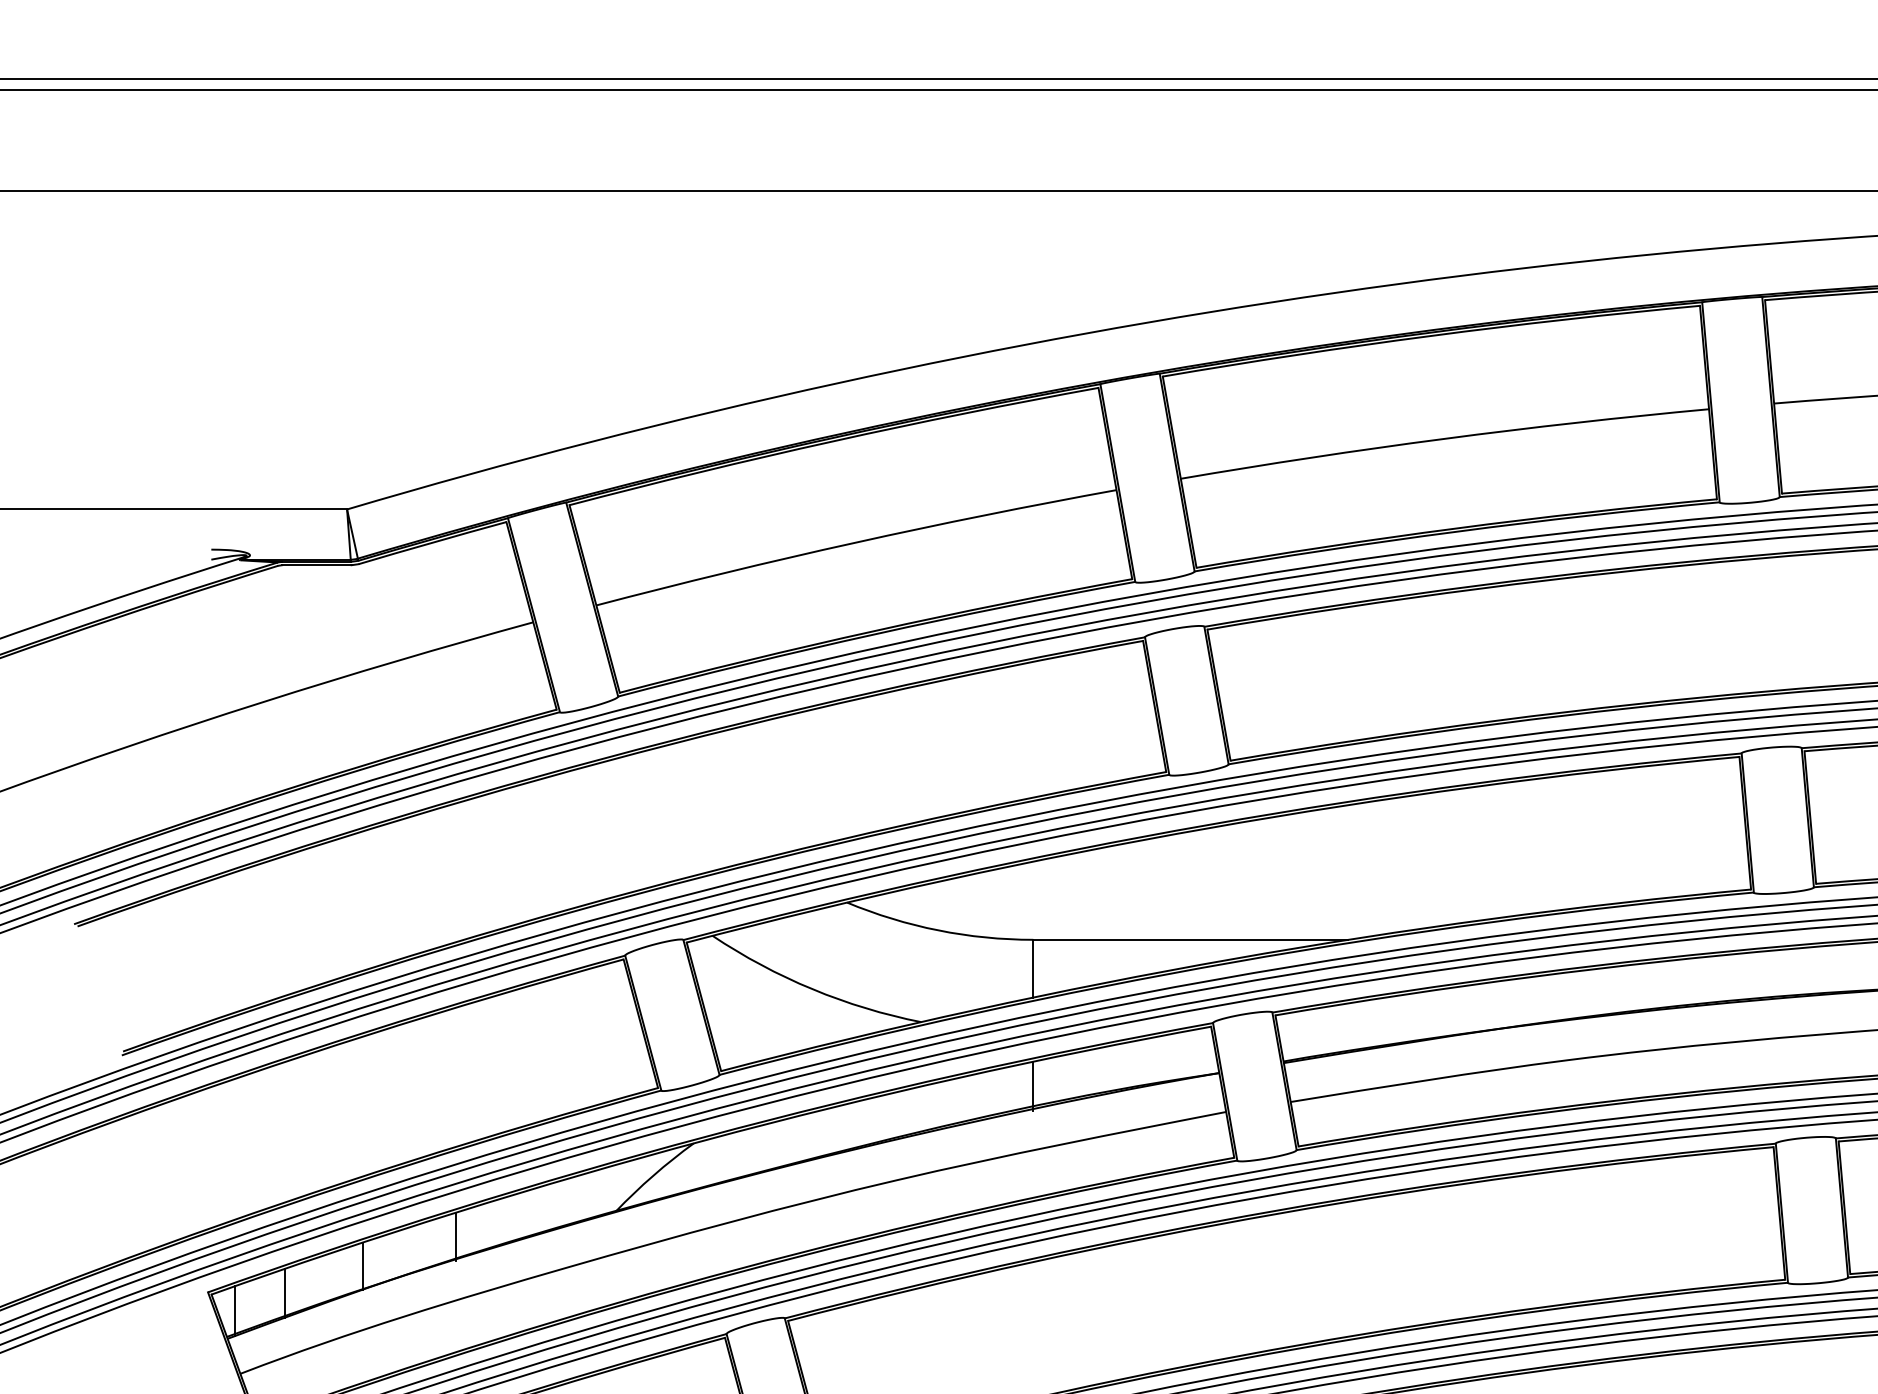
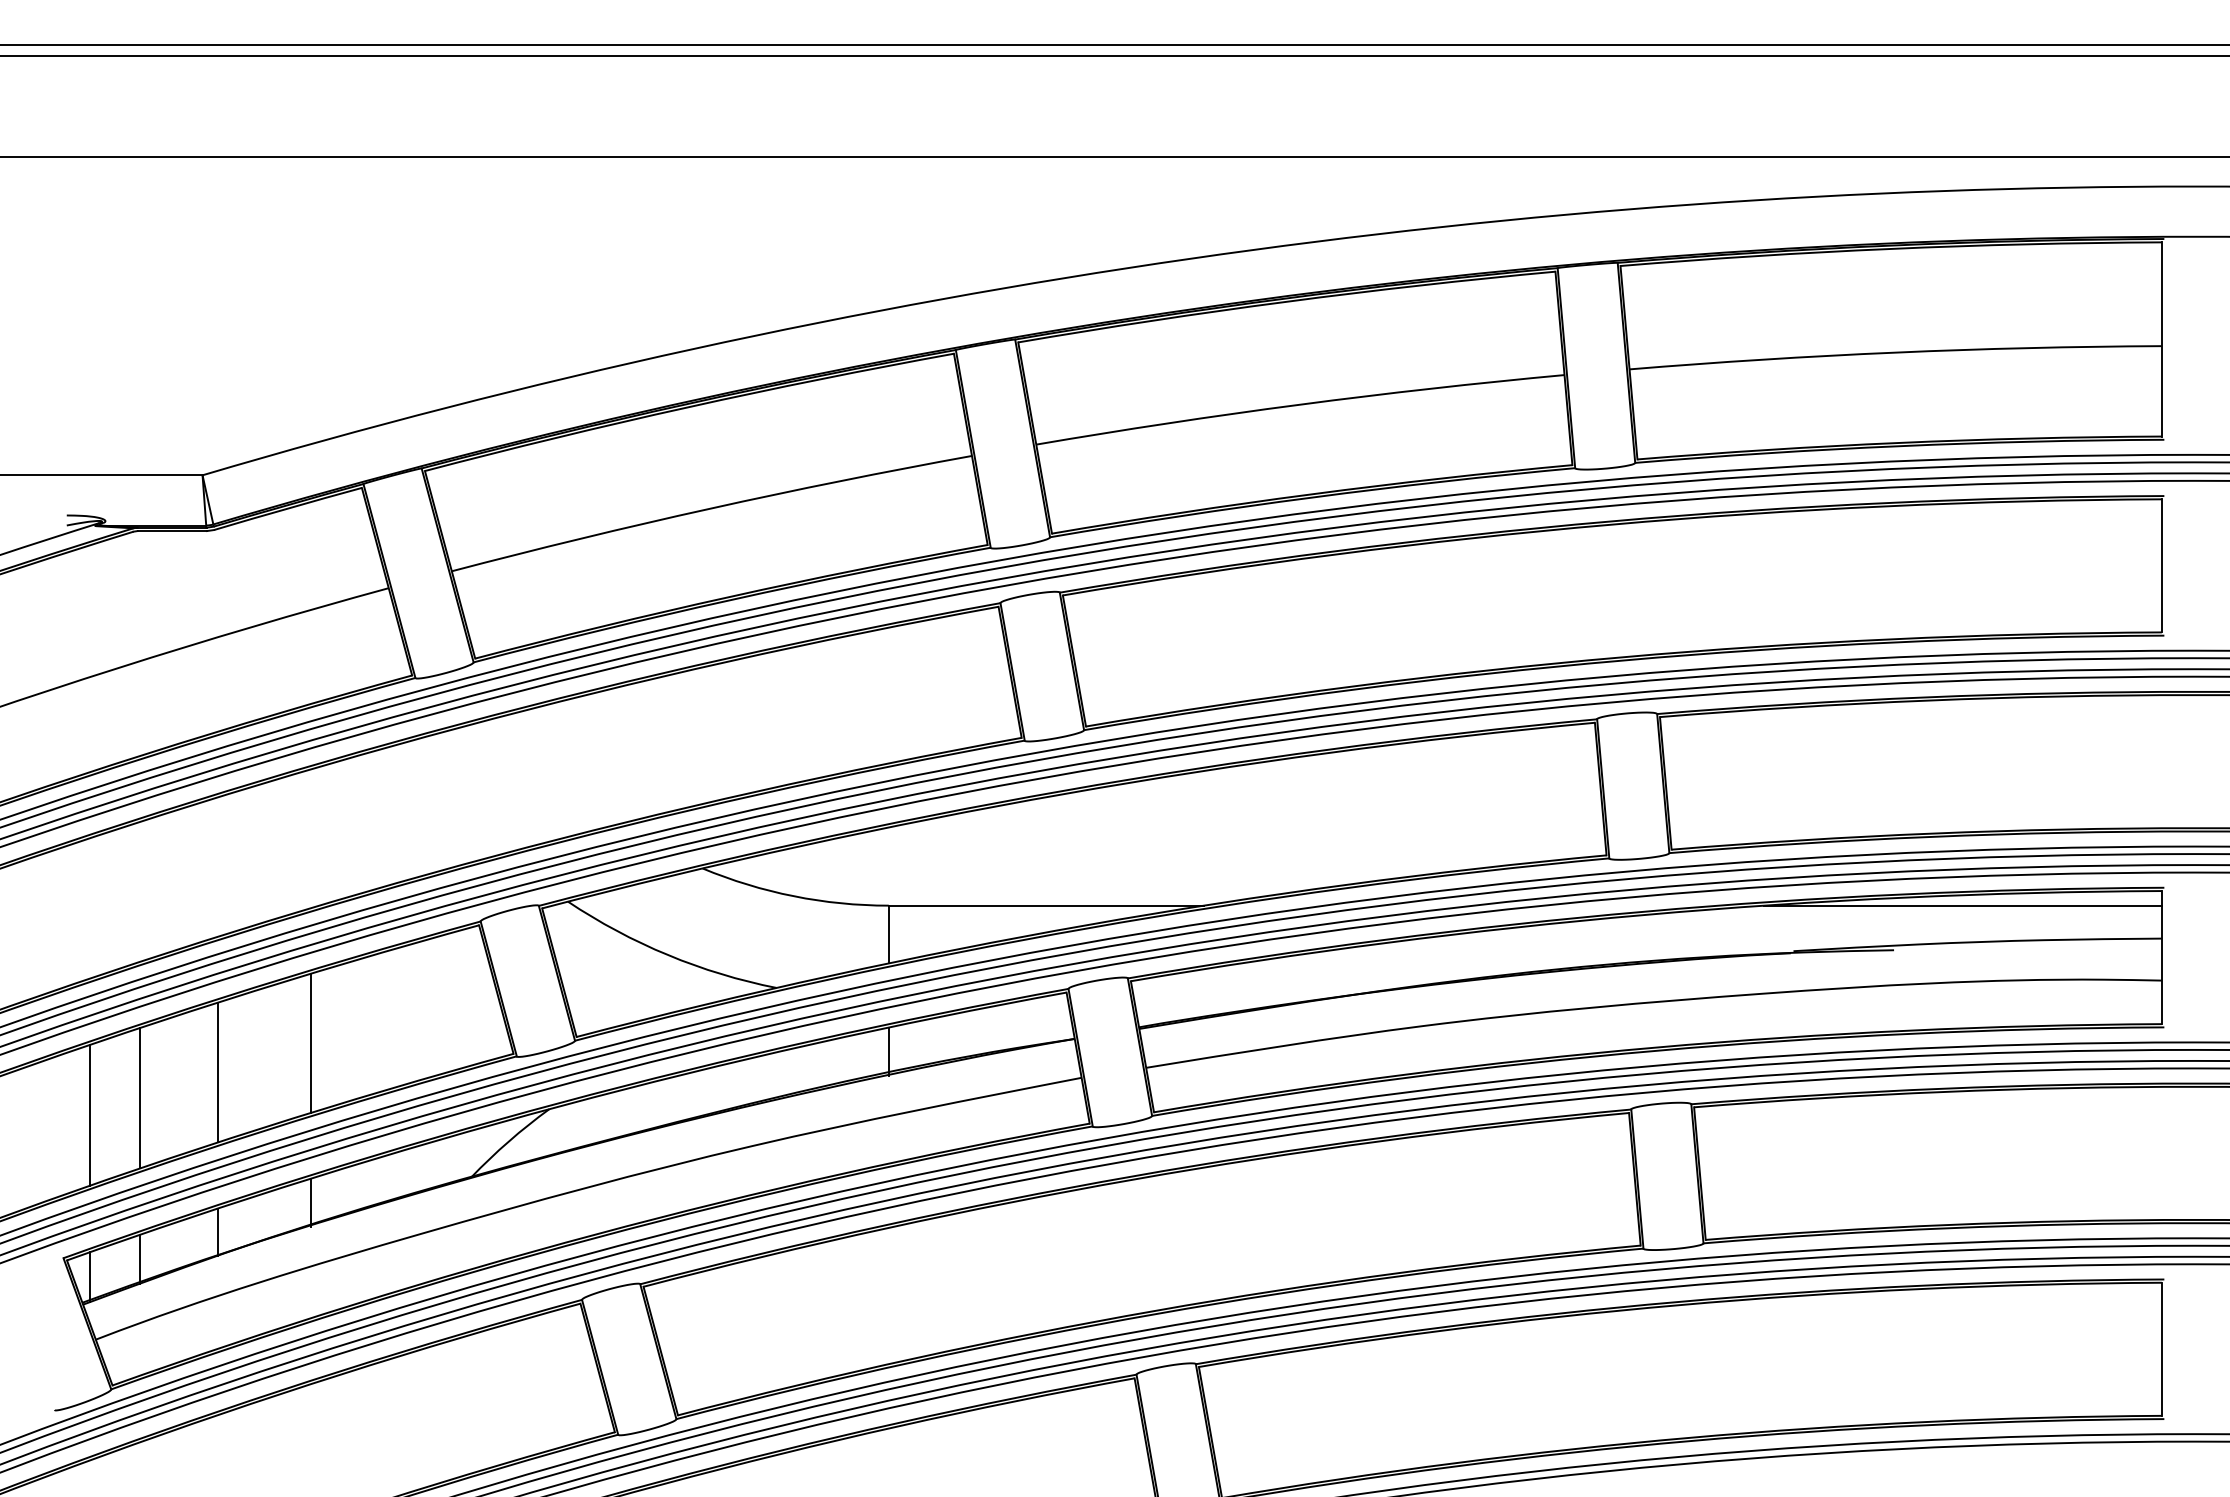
line: (456, 1076) -> (311, 1042), added
line: (362, 1106) -> (217, 1072), added
line: (285, 1131) -> (140, 1097), added
line: (235, 1148) -> (90, 1114), added

